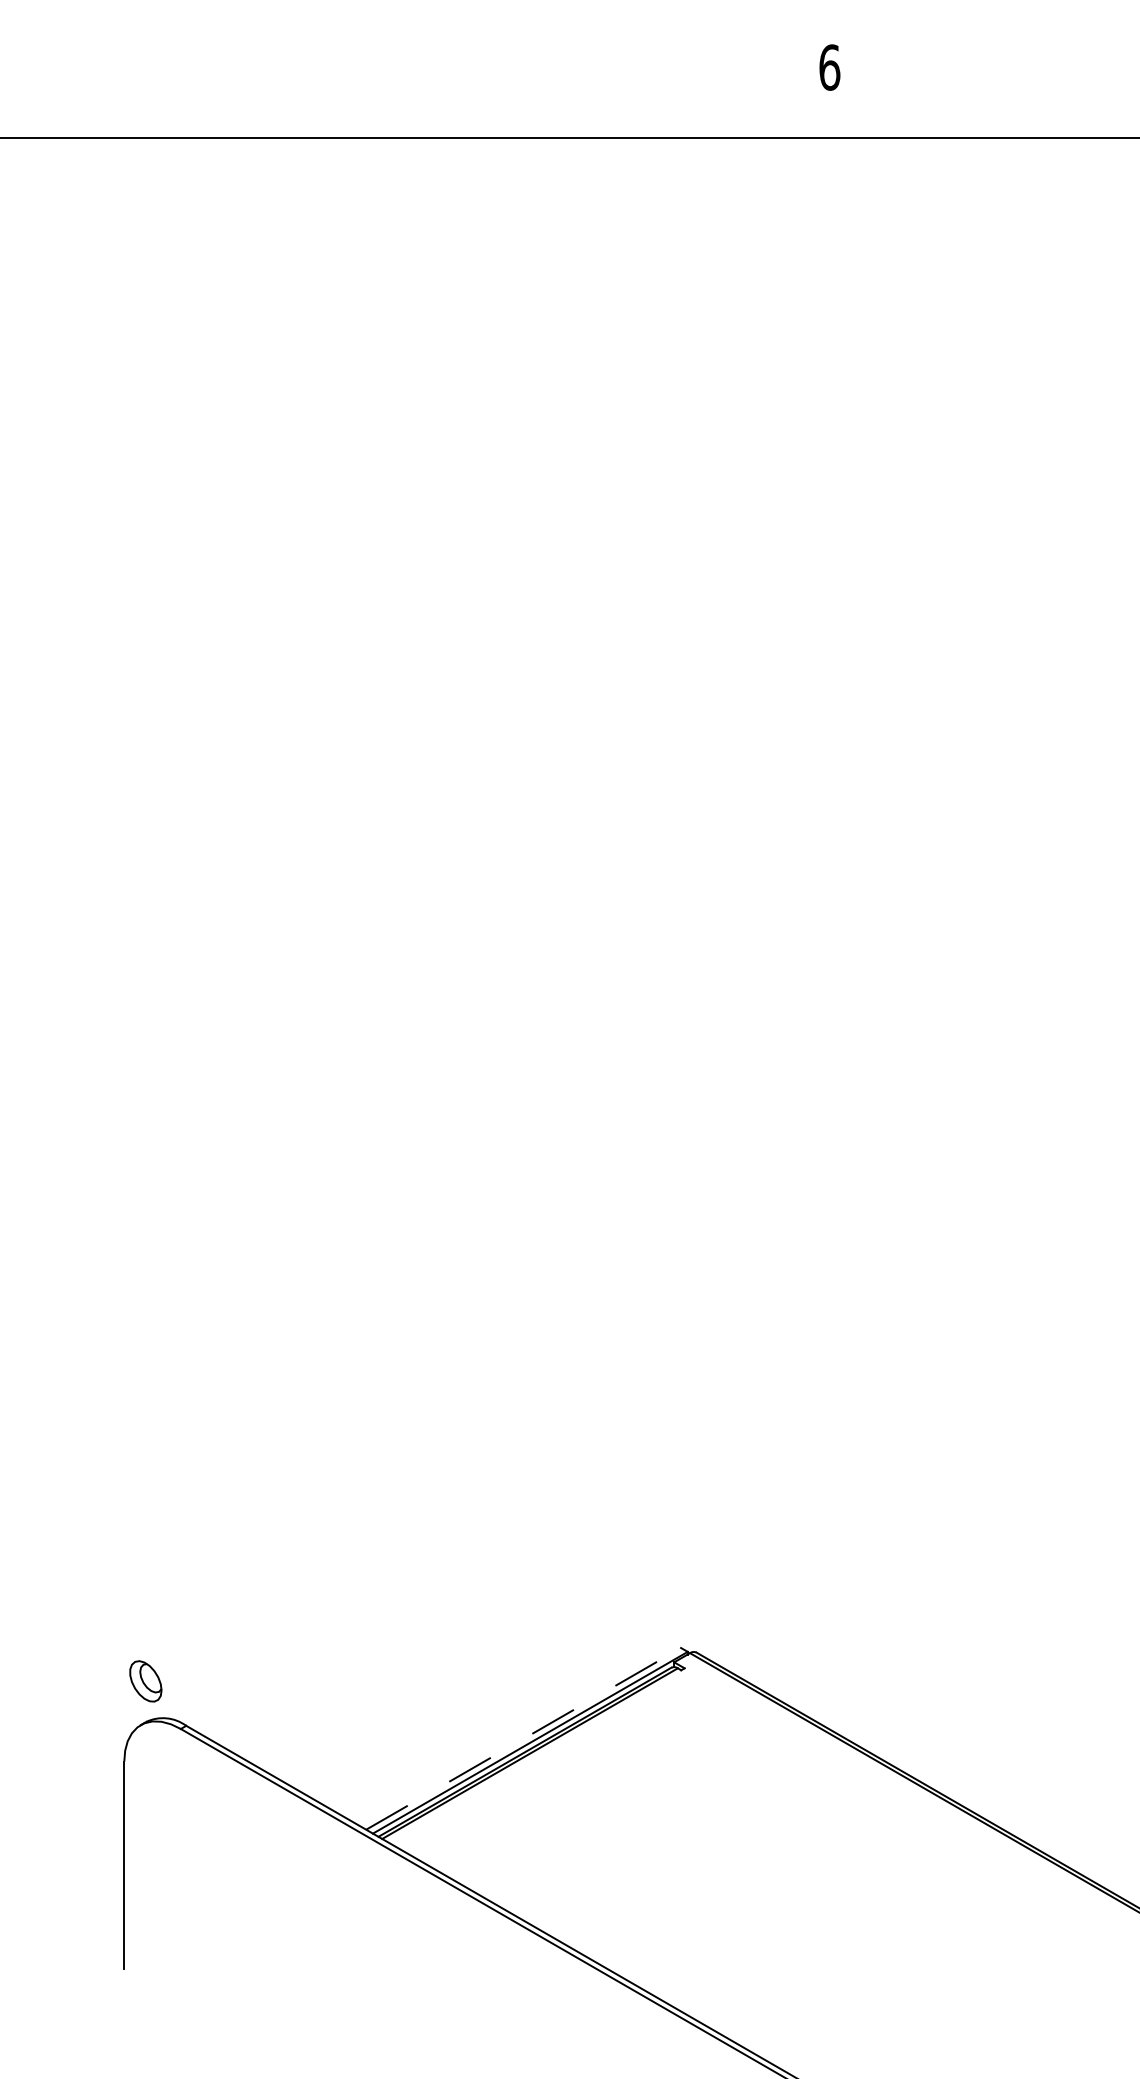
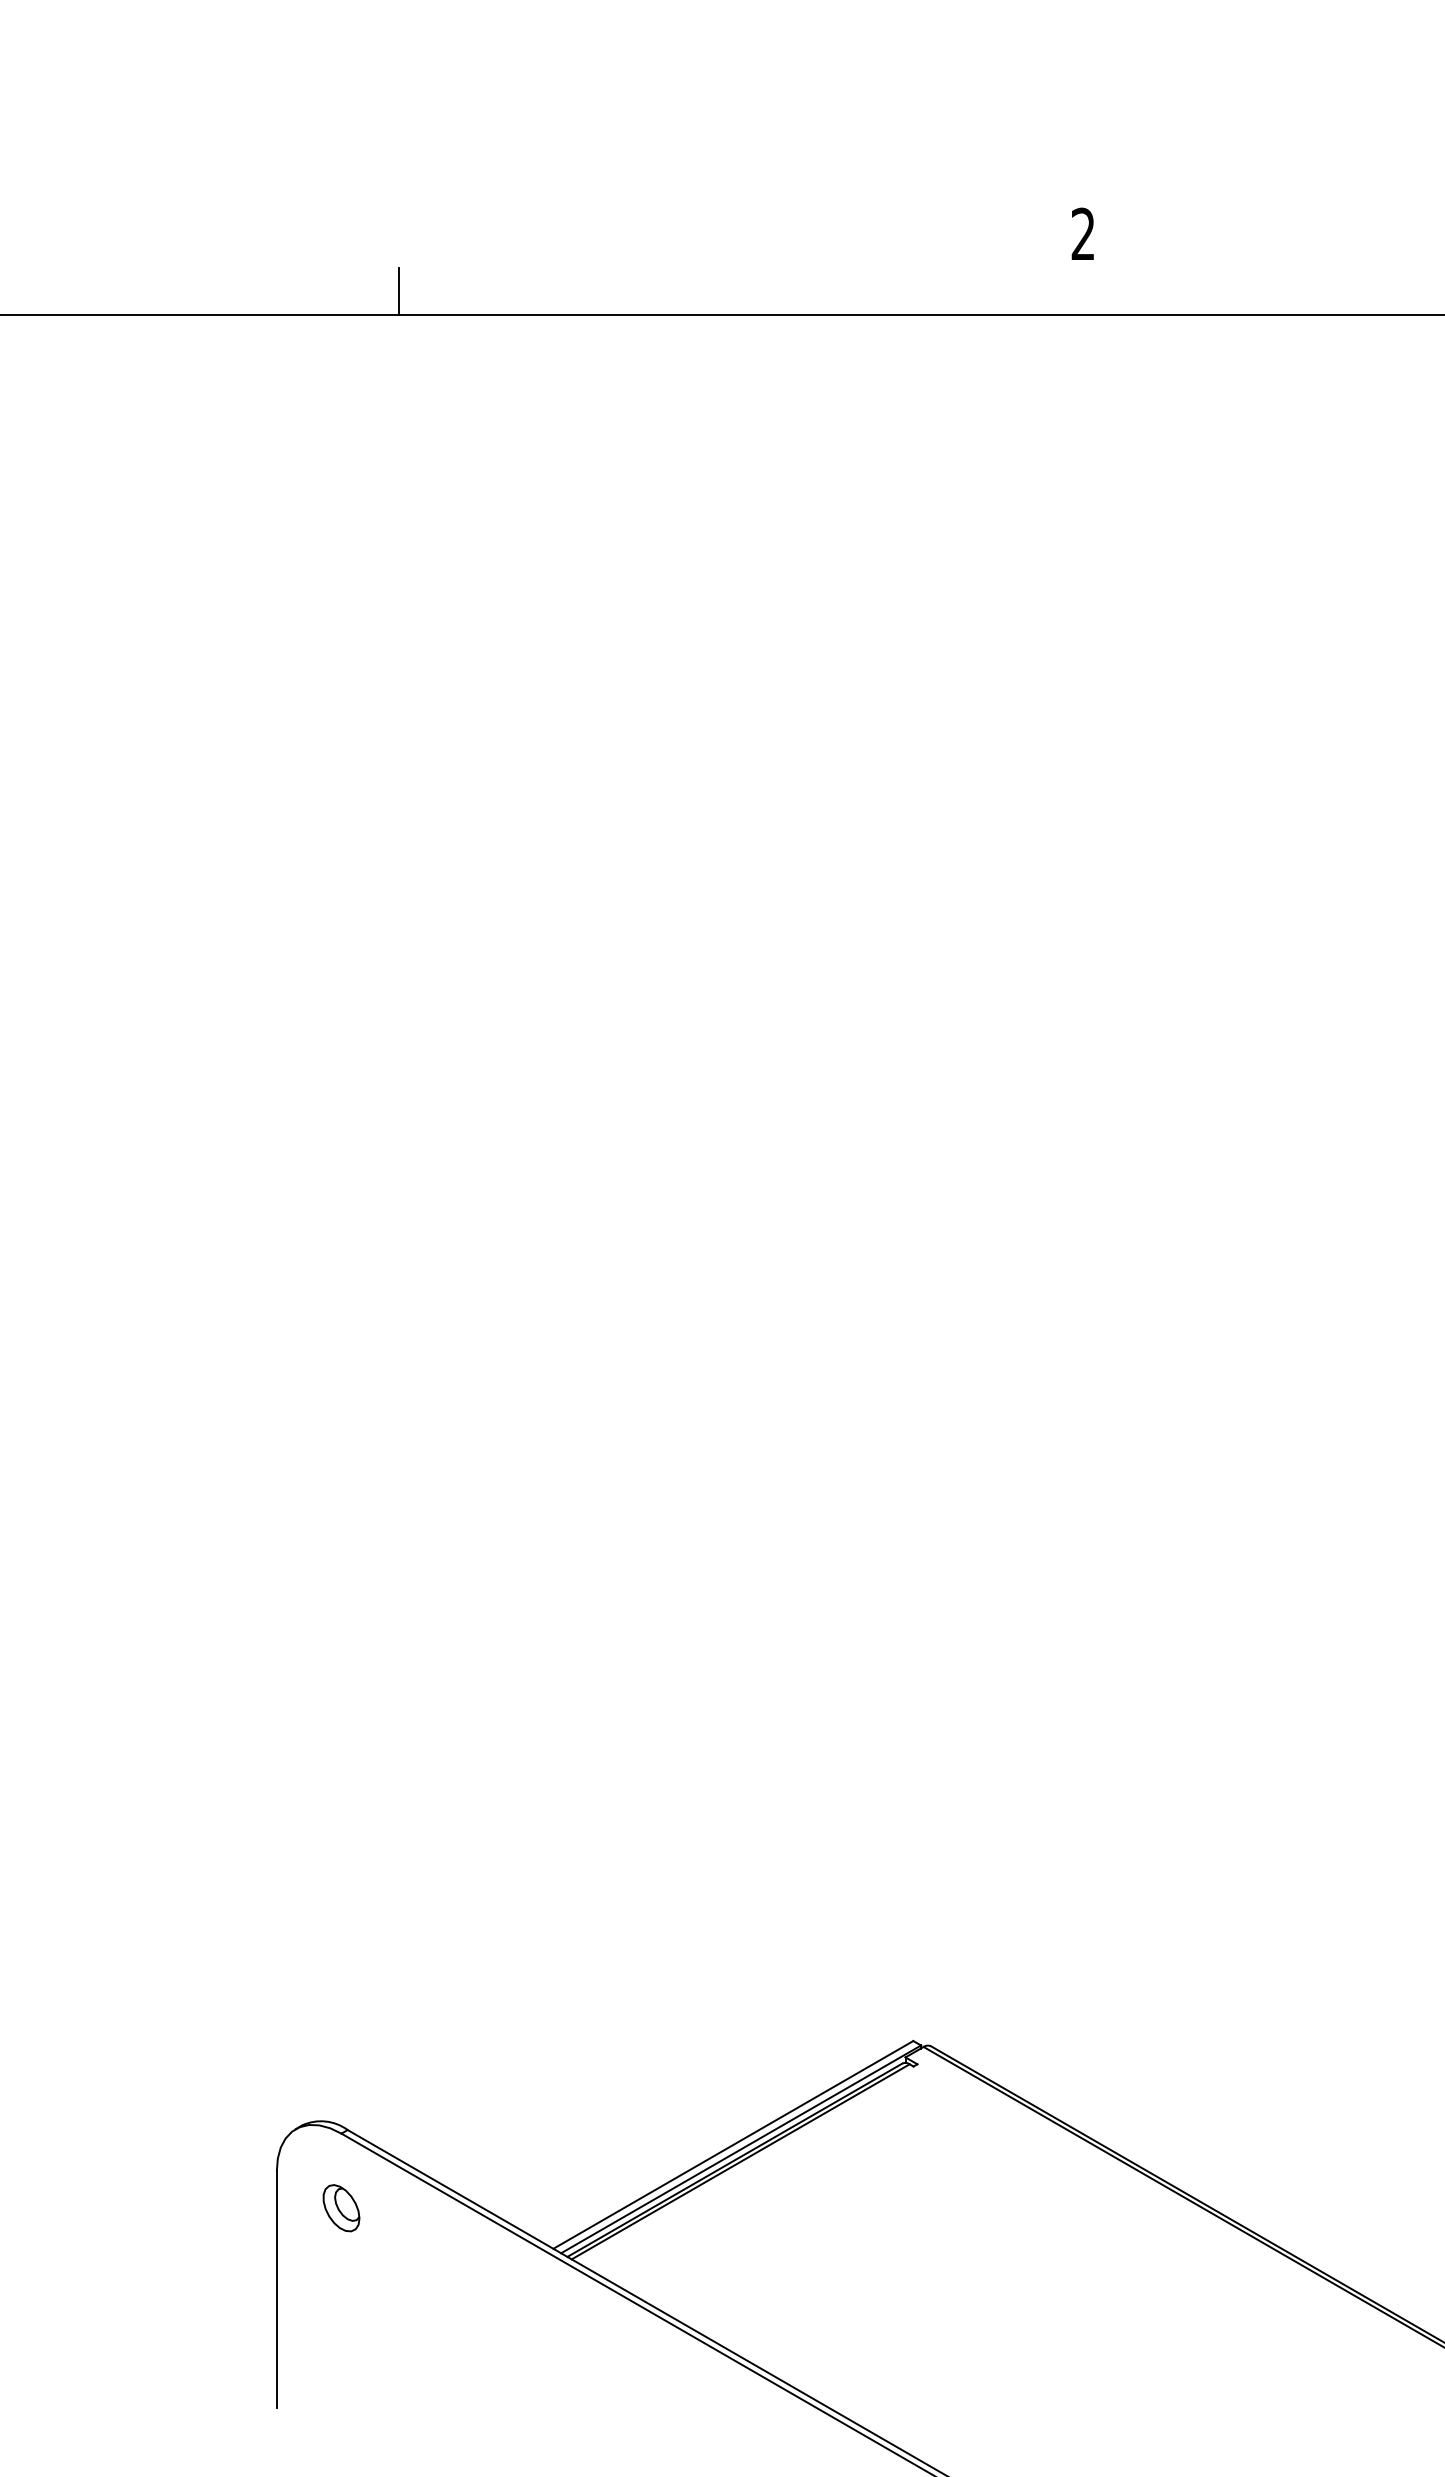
text: (829, 66) -> (1083, 233), 6 -> 2
line: (231, 117) -> (399, 291), added
part: (145, 1681) -> (341, 2208), moved
line: (523, 1738) -> (733, 2144), dashed -> solid

